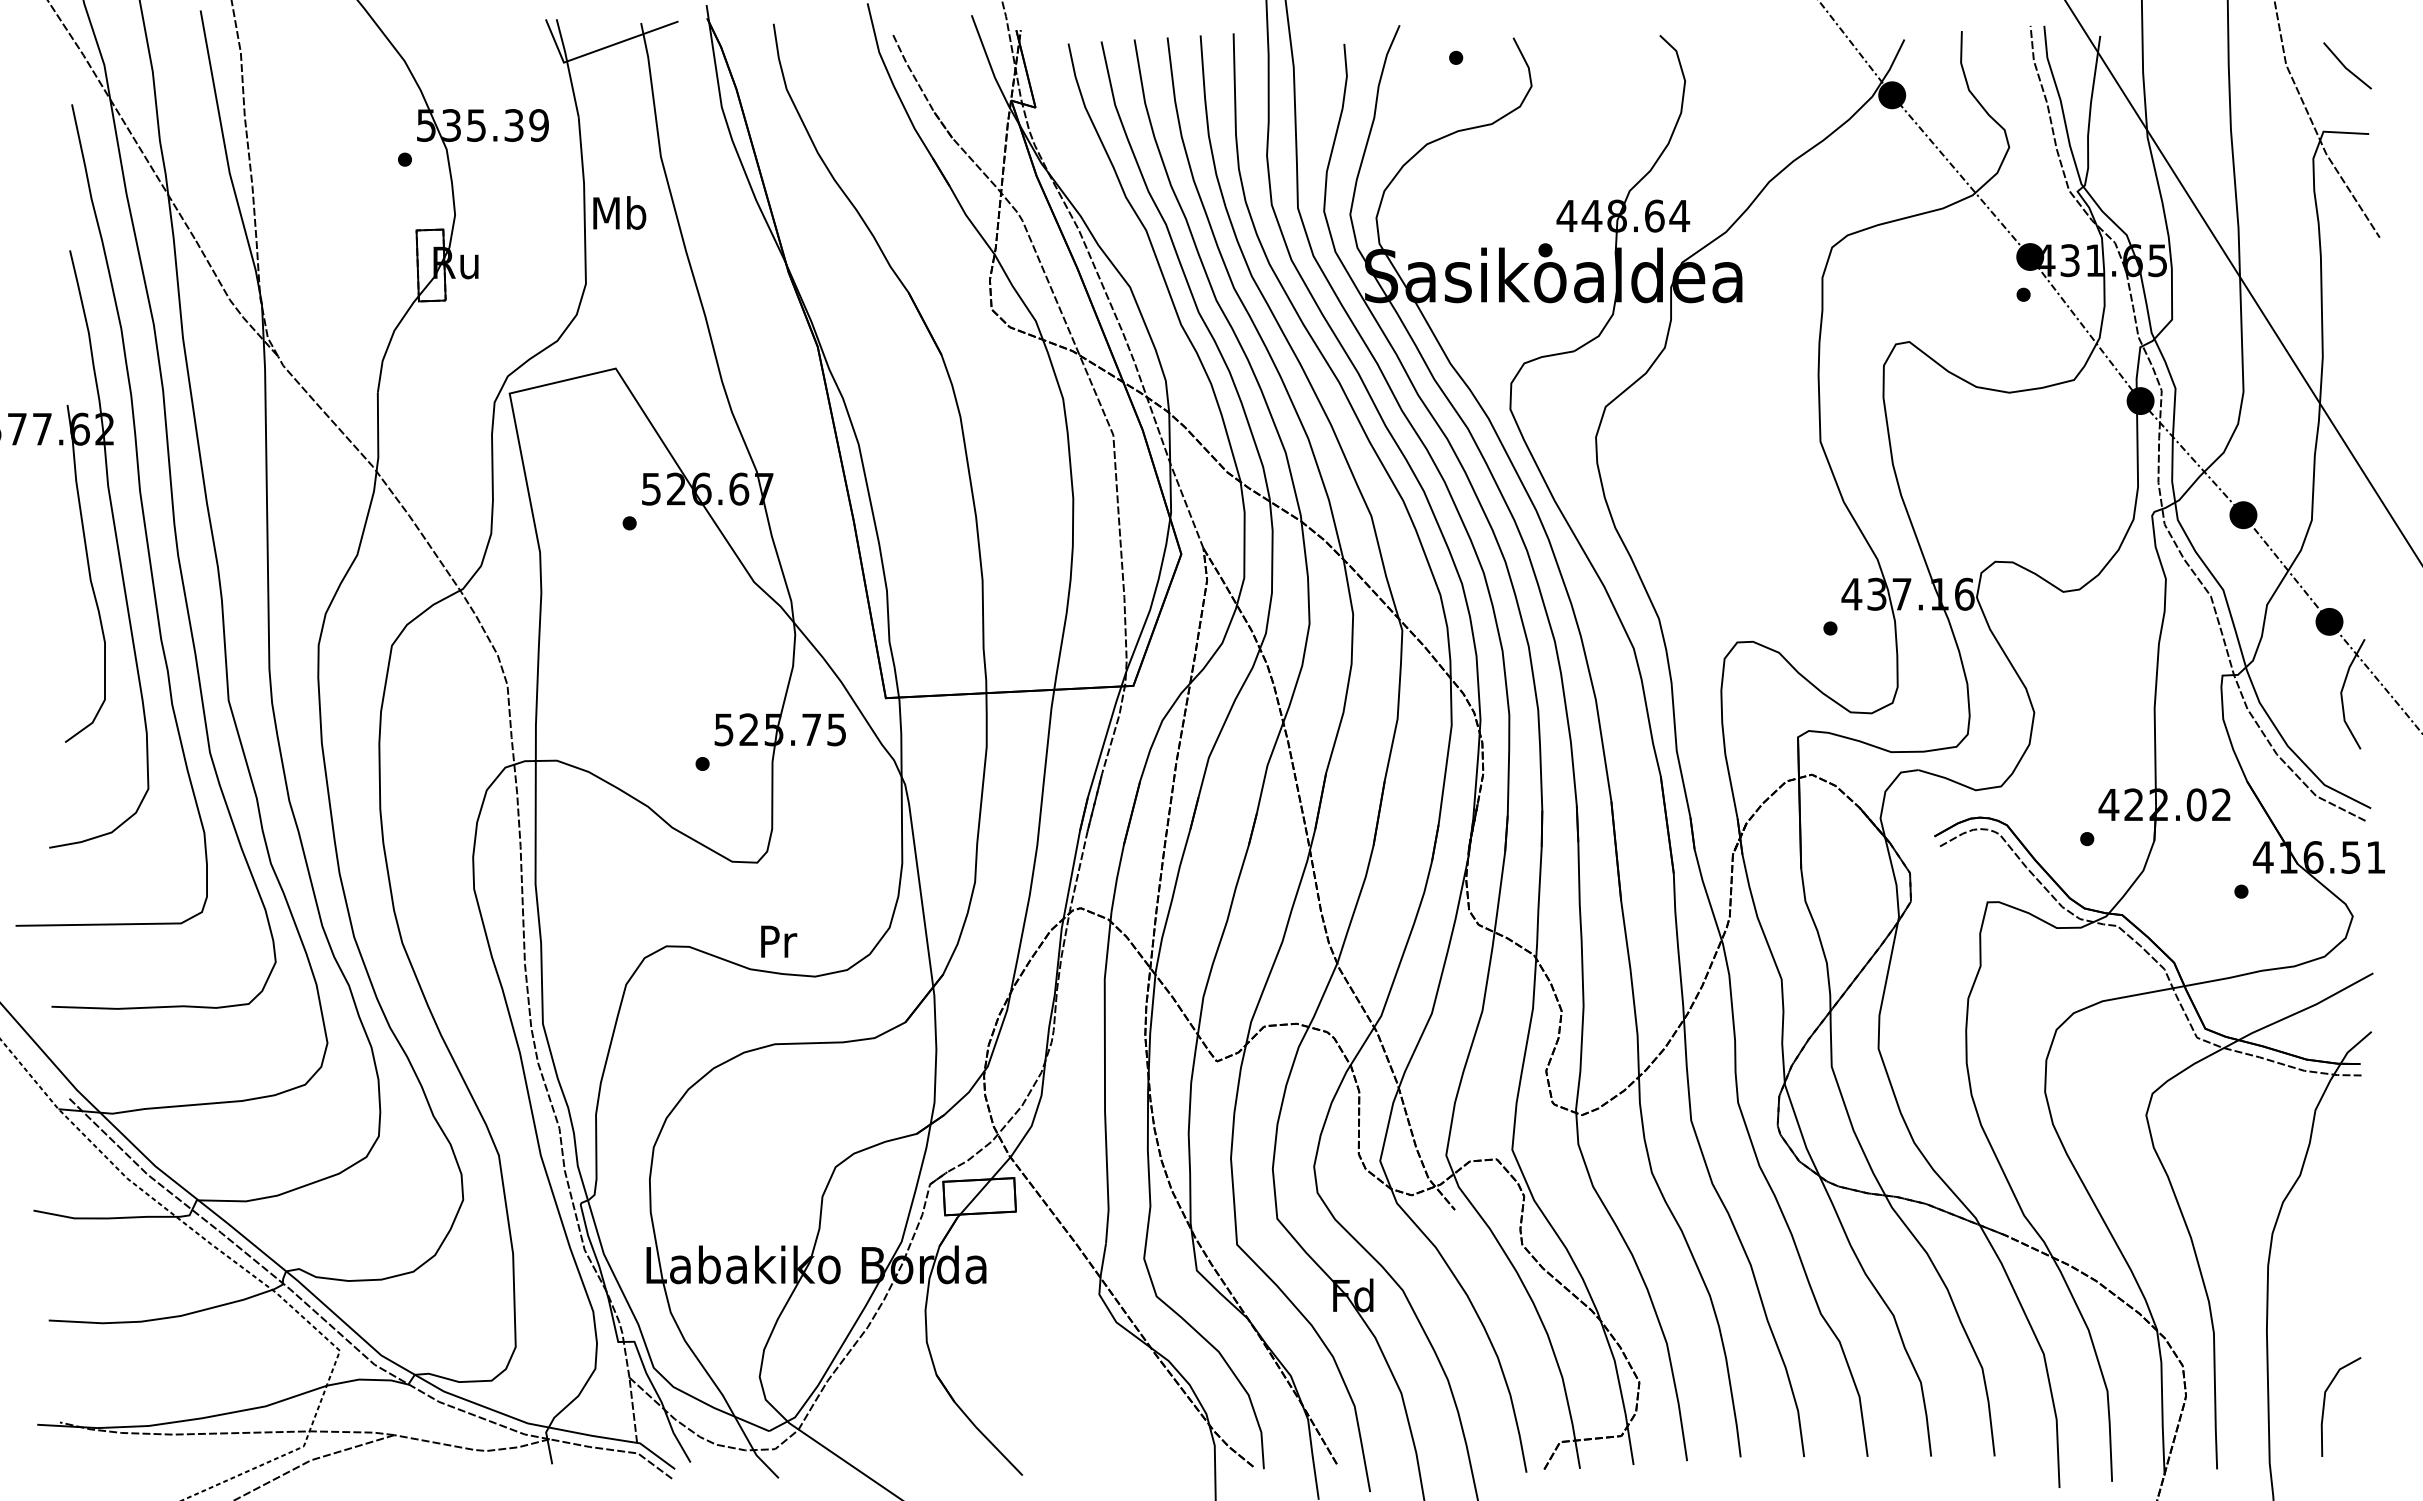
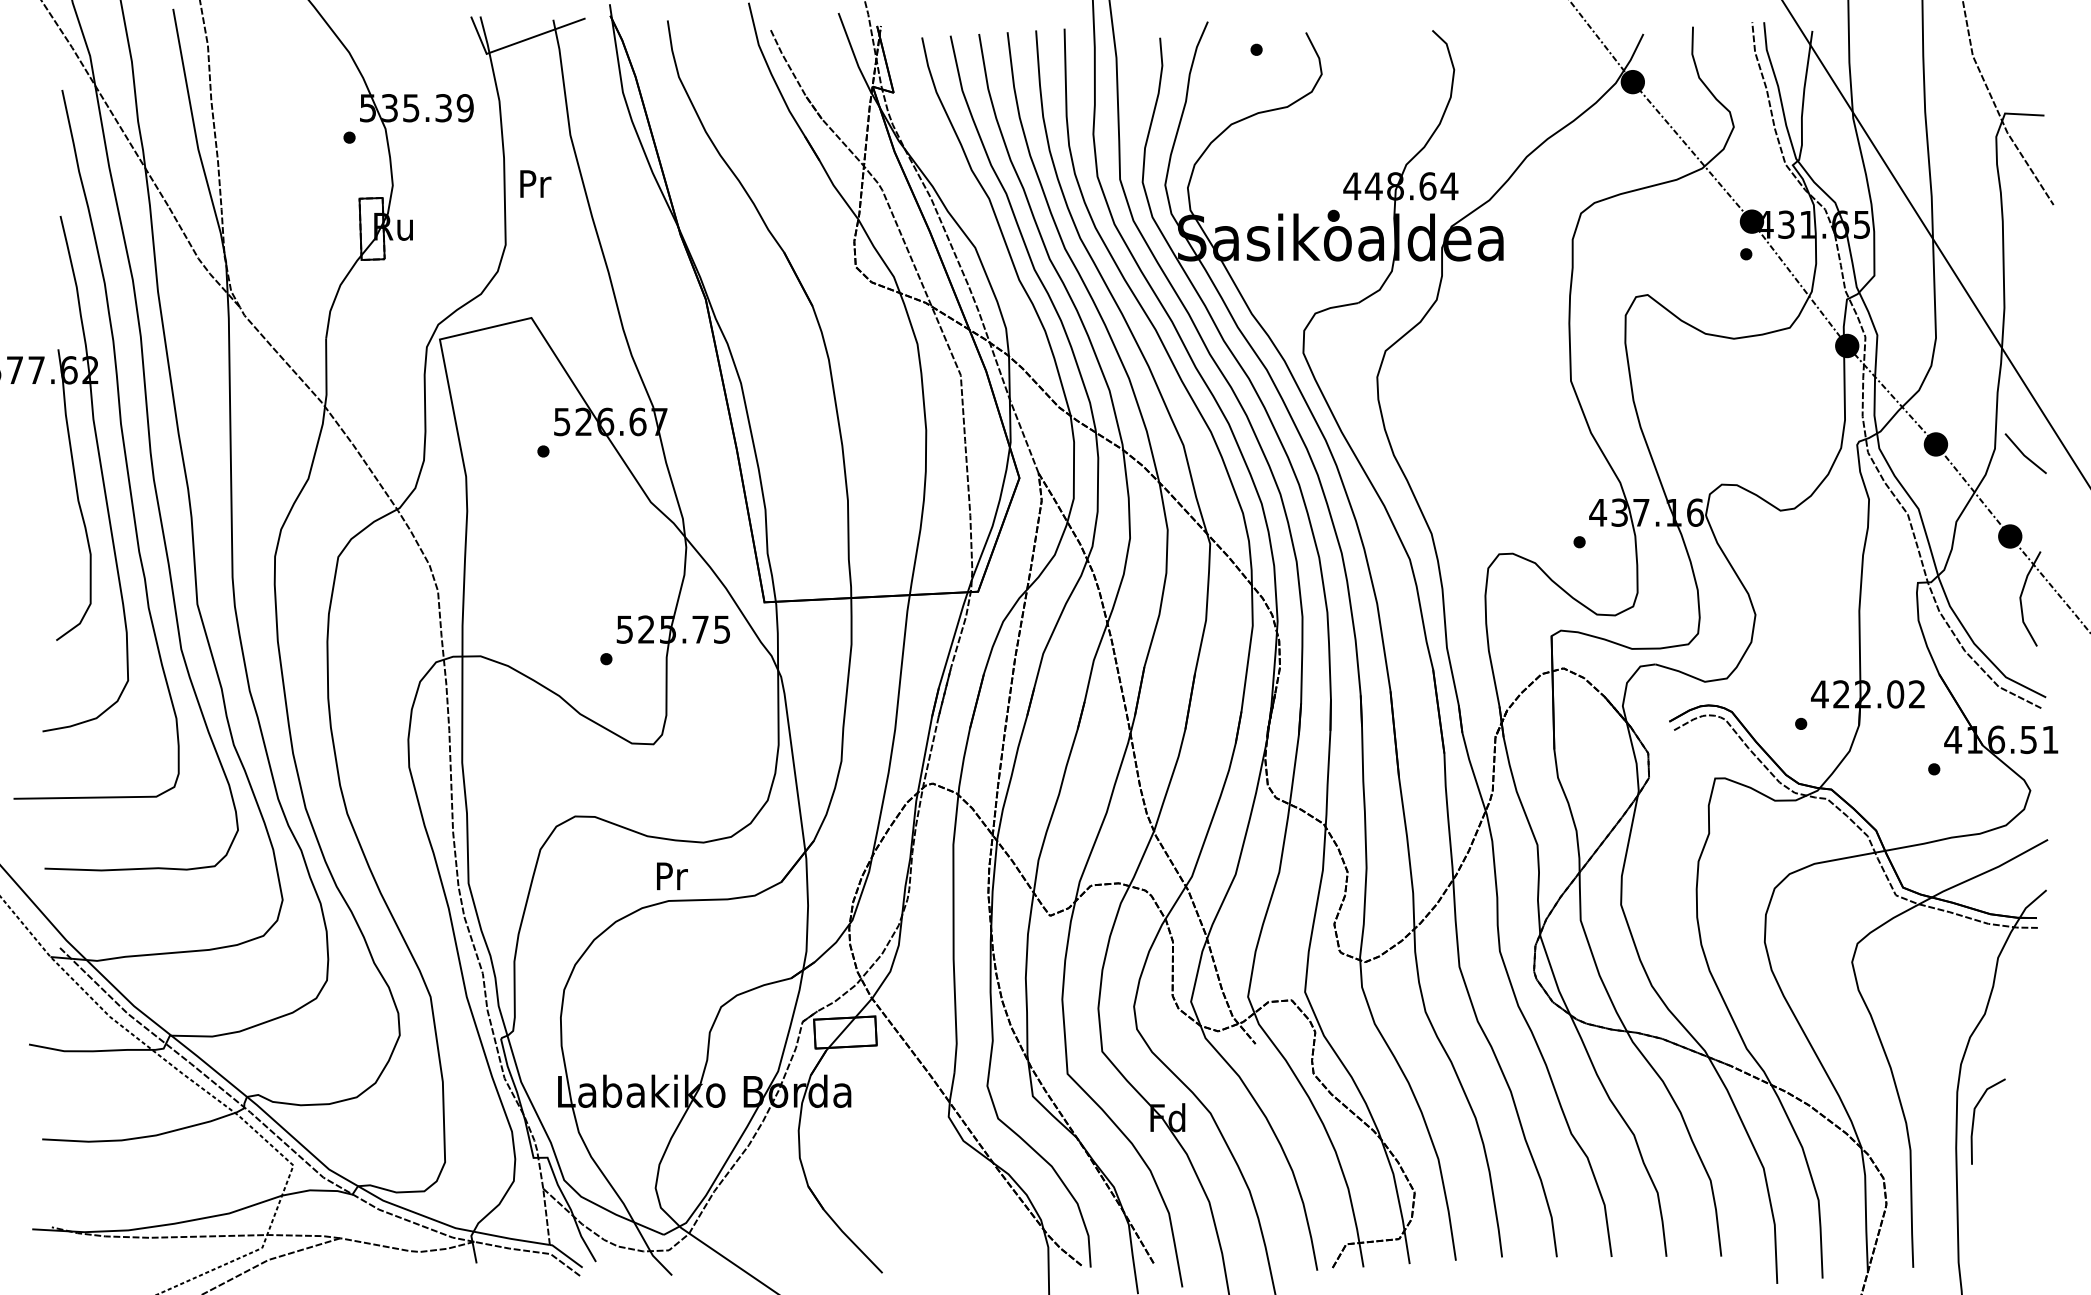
line: (2345, 66) -> (2024, 454), moved
text: (619, 212) -> (534, 183), Mb -> Pr
text: (779, 941) -> (672, 876), moved
line: (2325, 1401) -> (1974, 1116), moved

